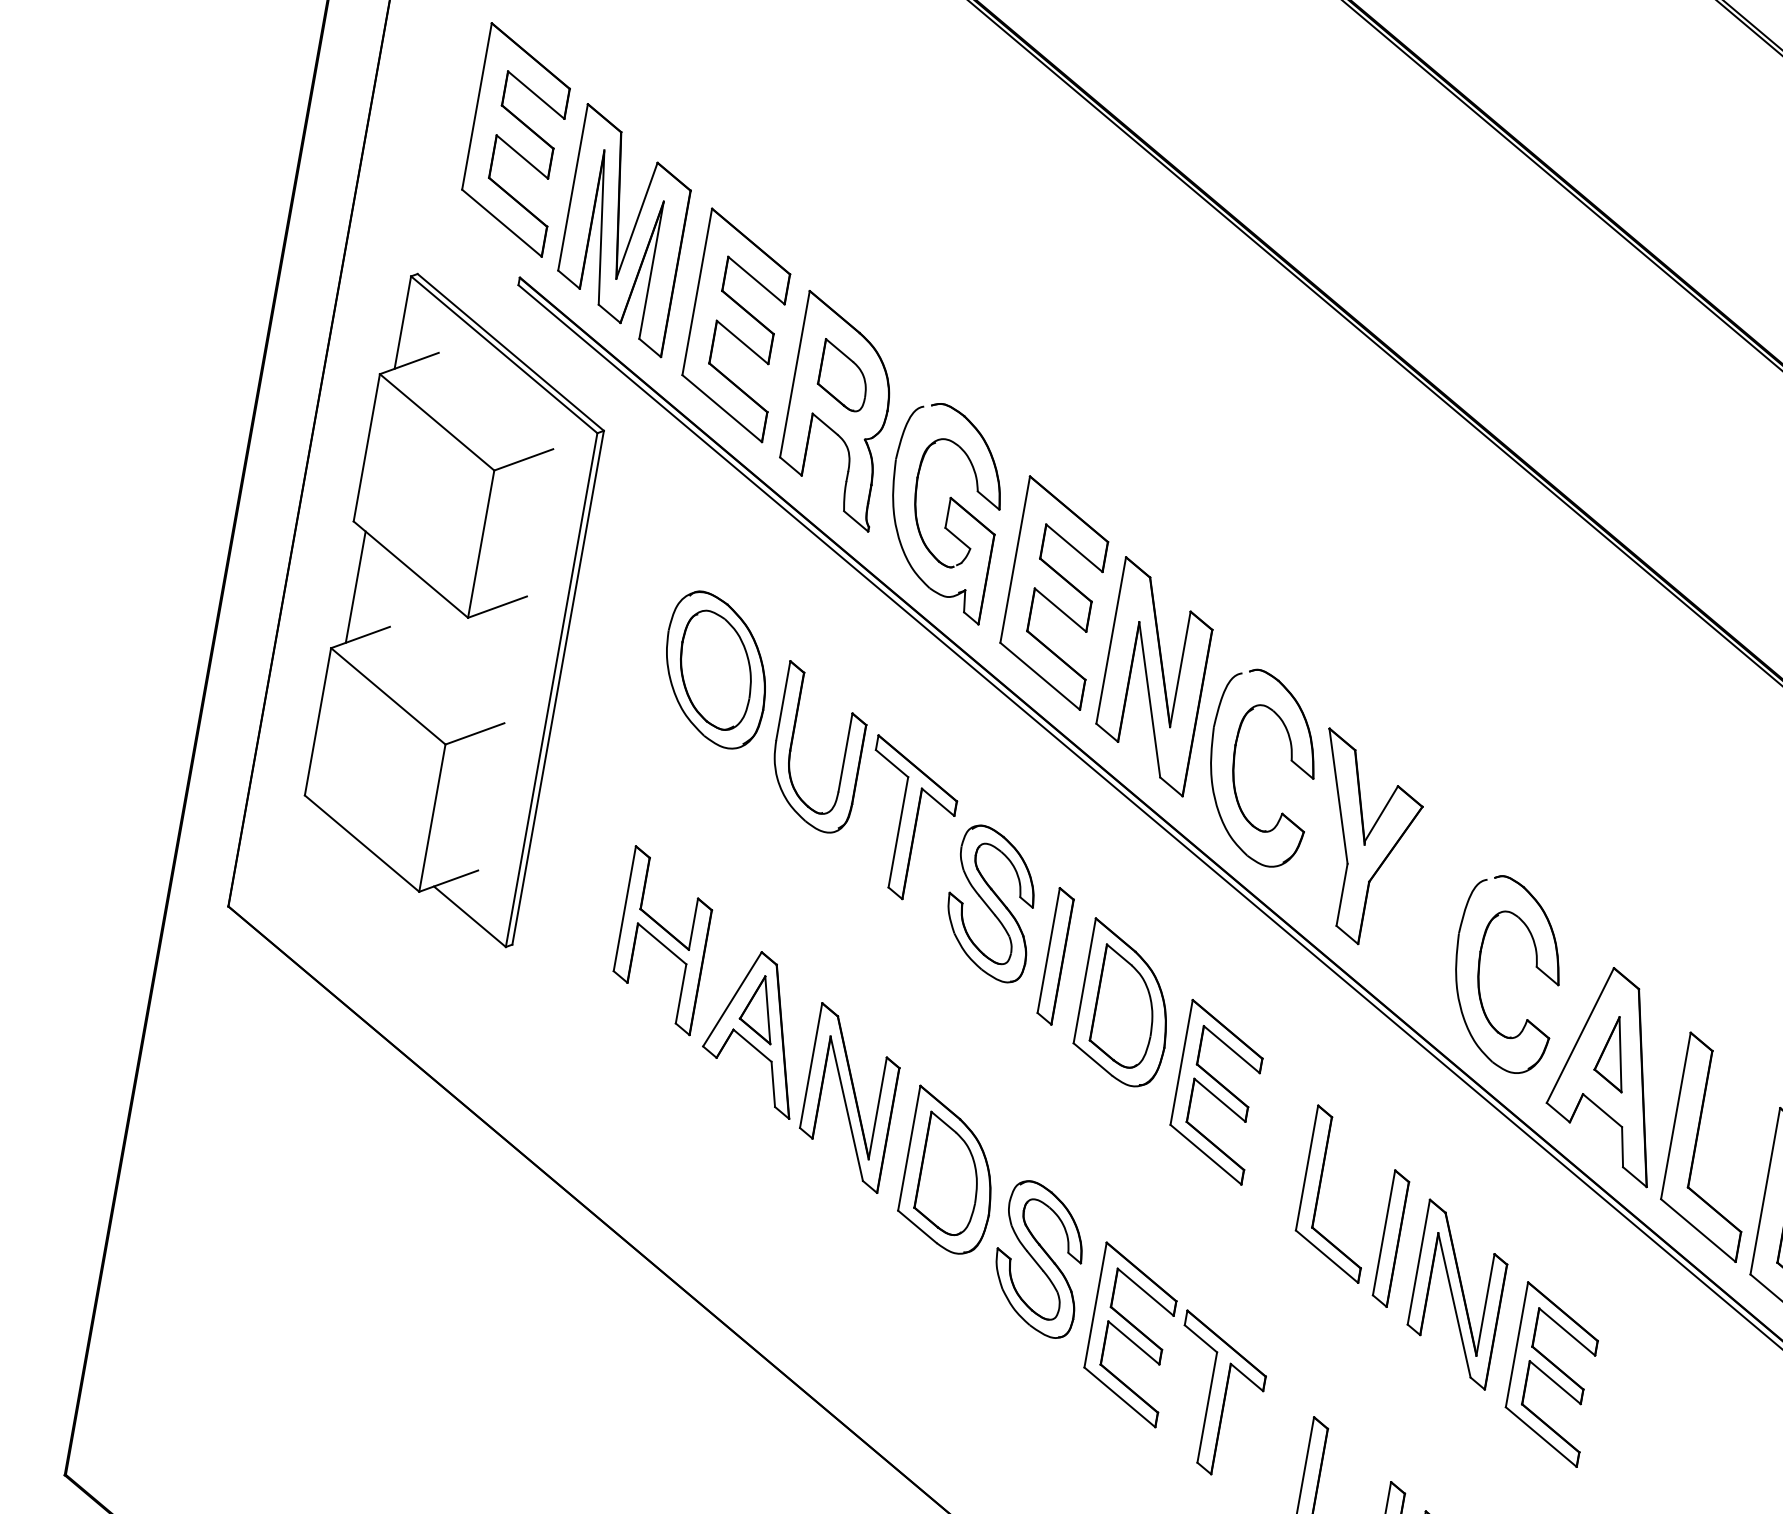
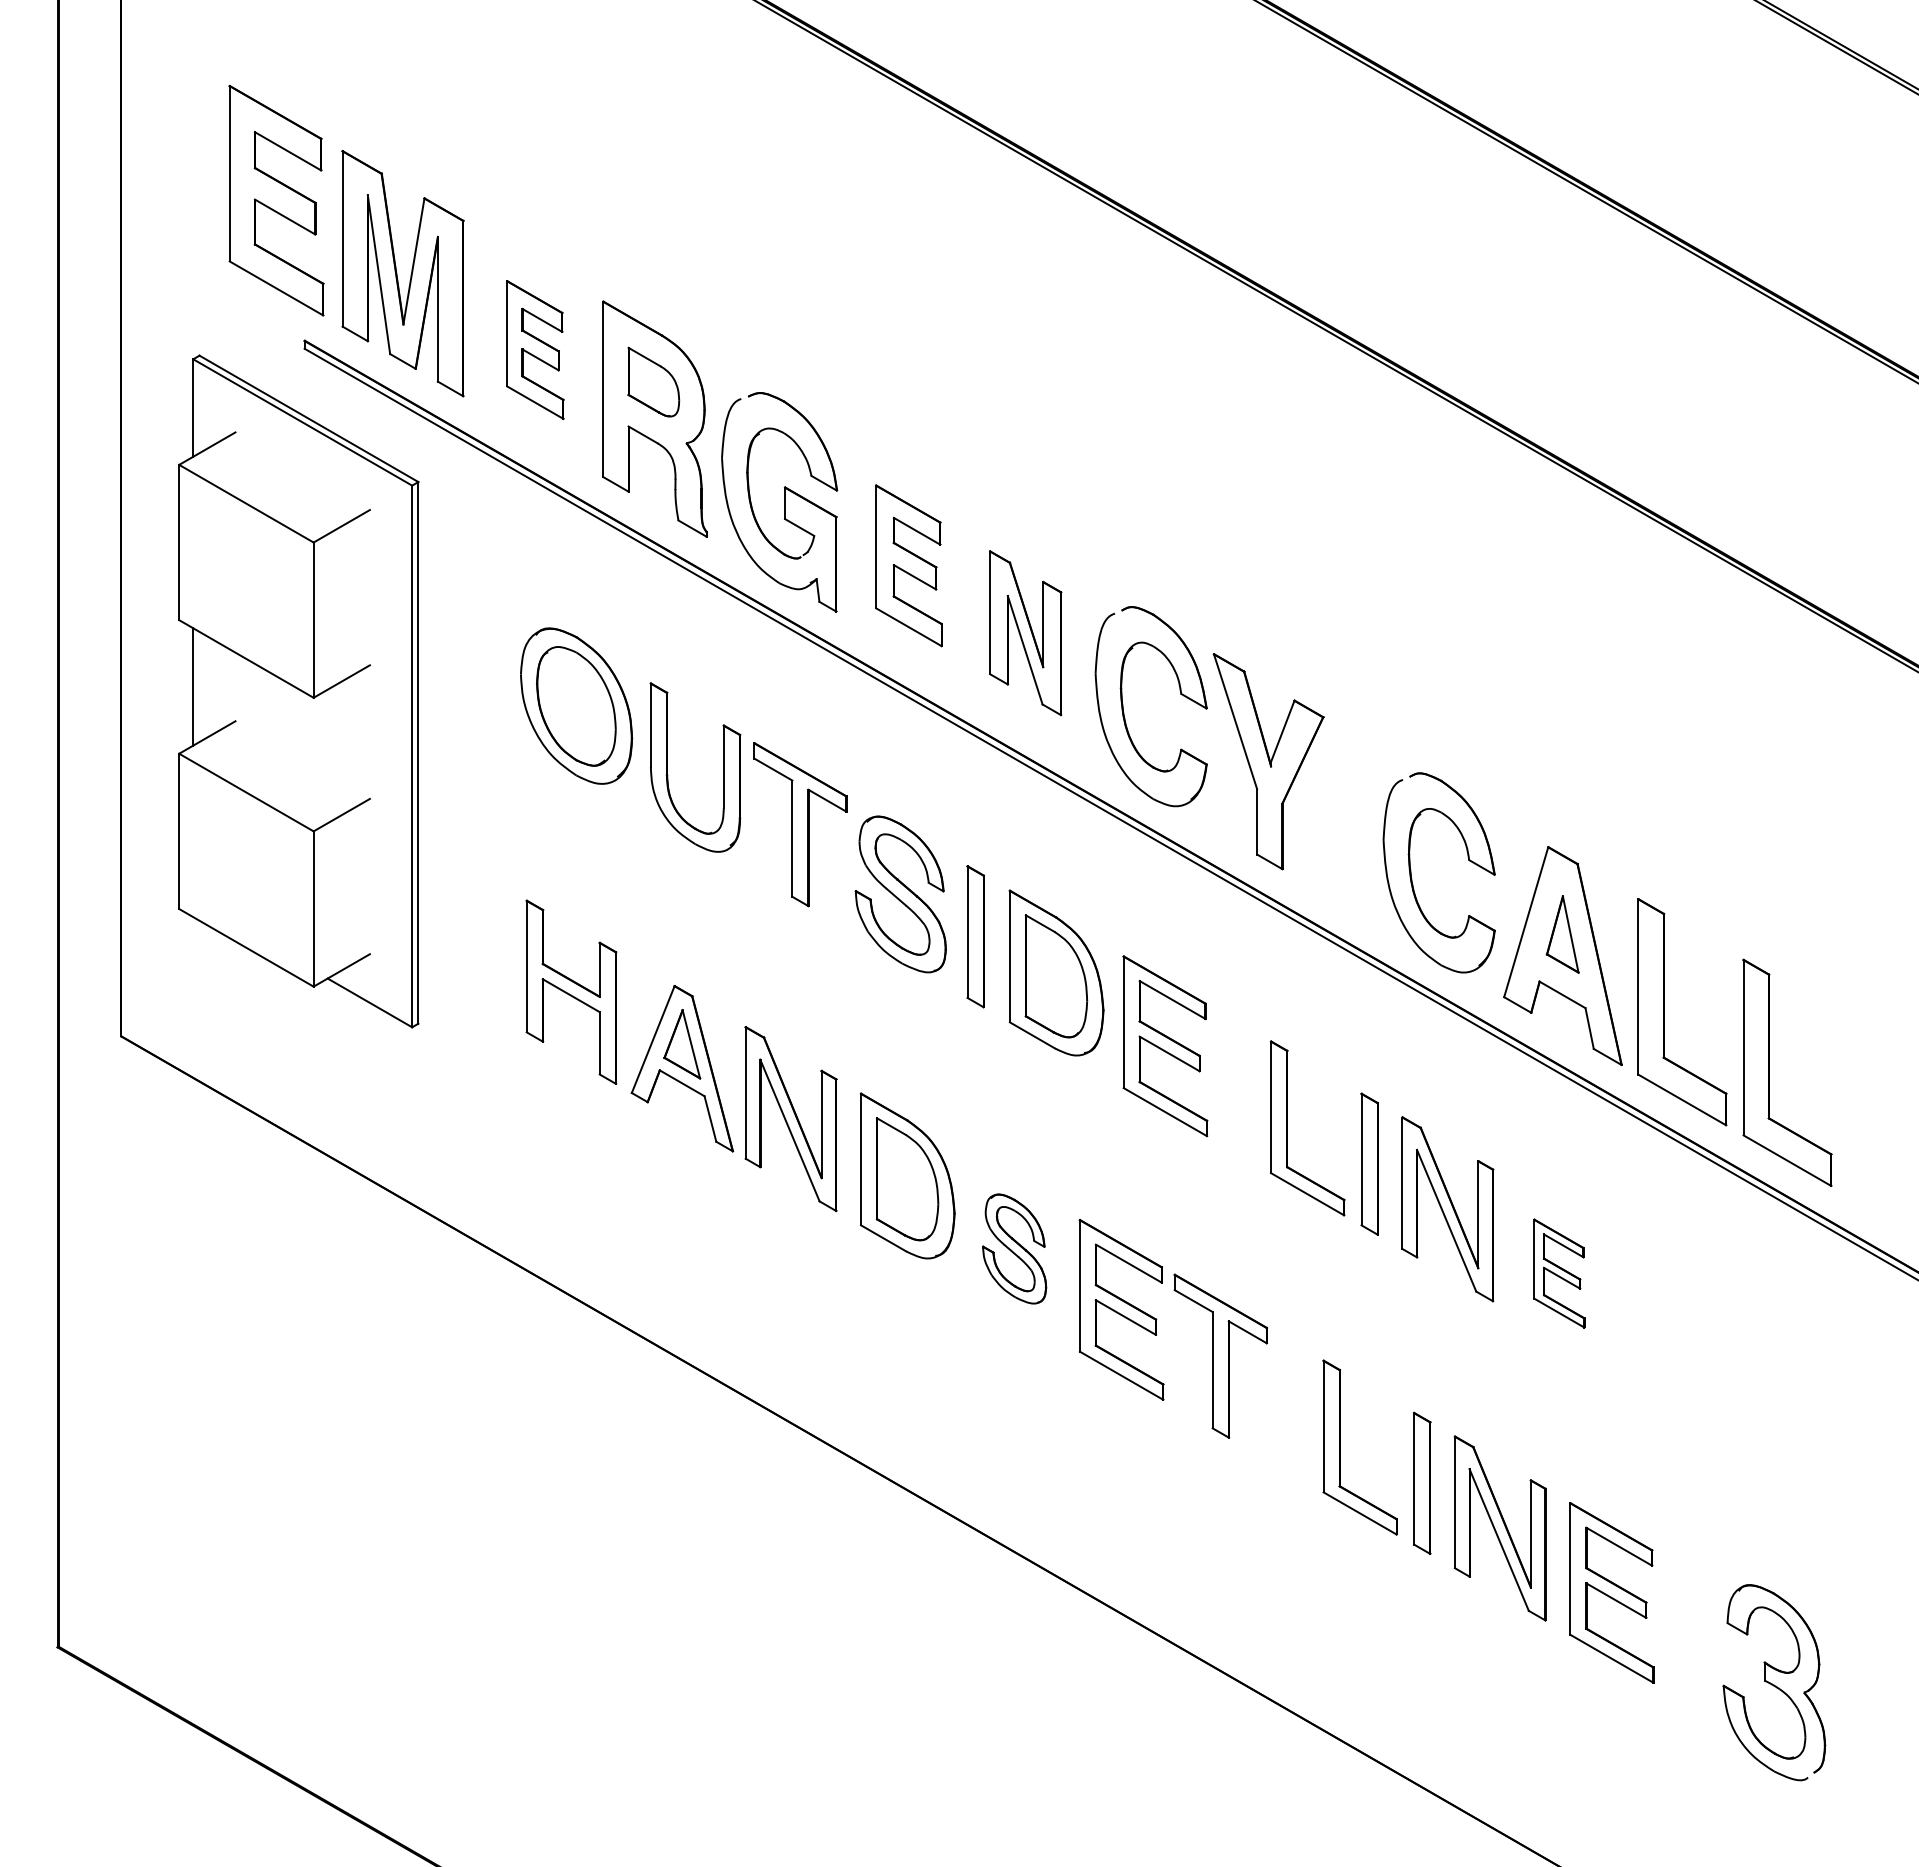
part: (737, 324) -> (535, 349), size x0.6
part: (1054, 592) -> (908, 565), size x0.7
part: (1154, 677) -> (1025, 633), size x0.7
part: (1039, 1258) -> (1014, 1248), size x0.7
part: (1552, 1374) -> (1559, 1273), size x0.6

